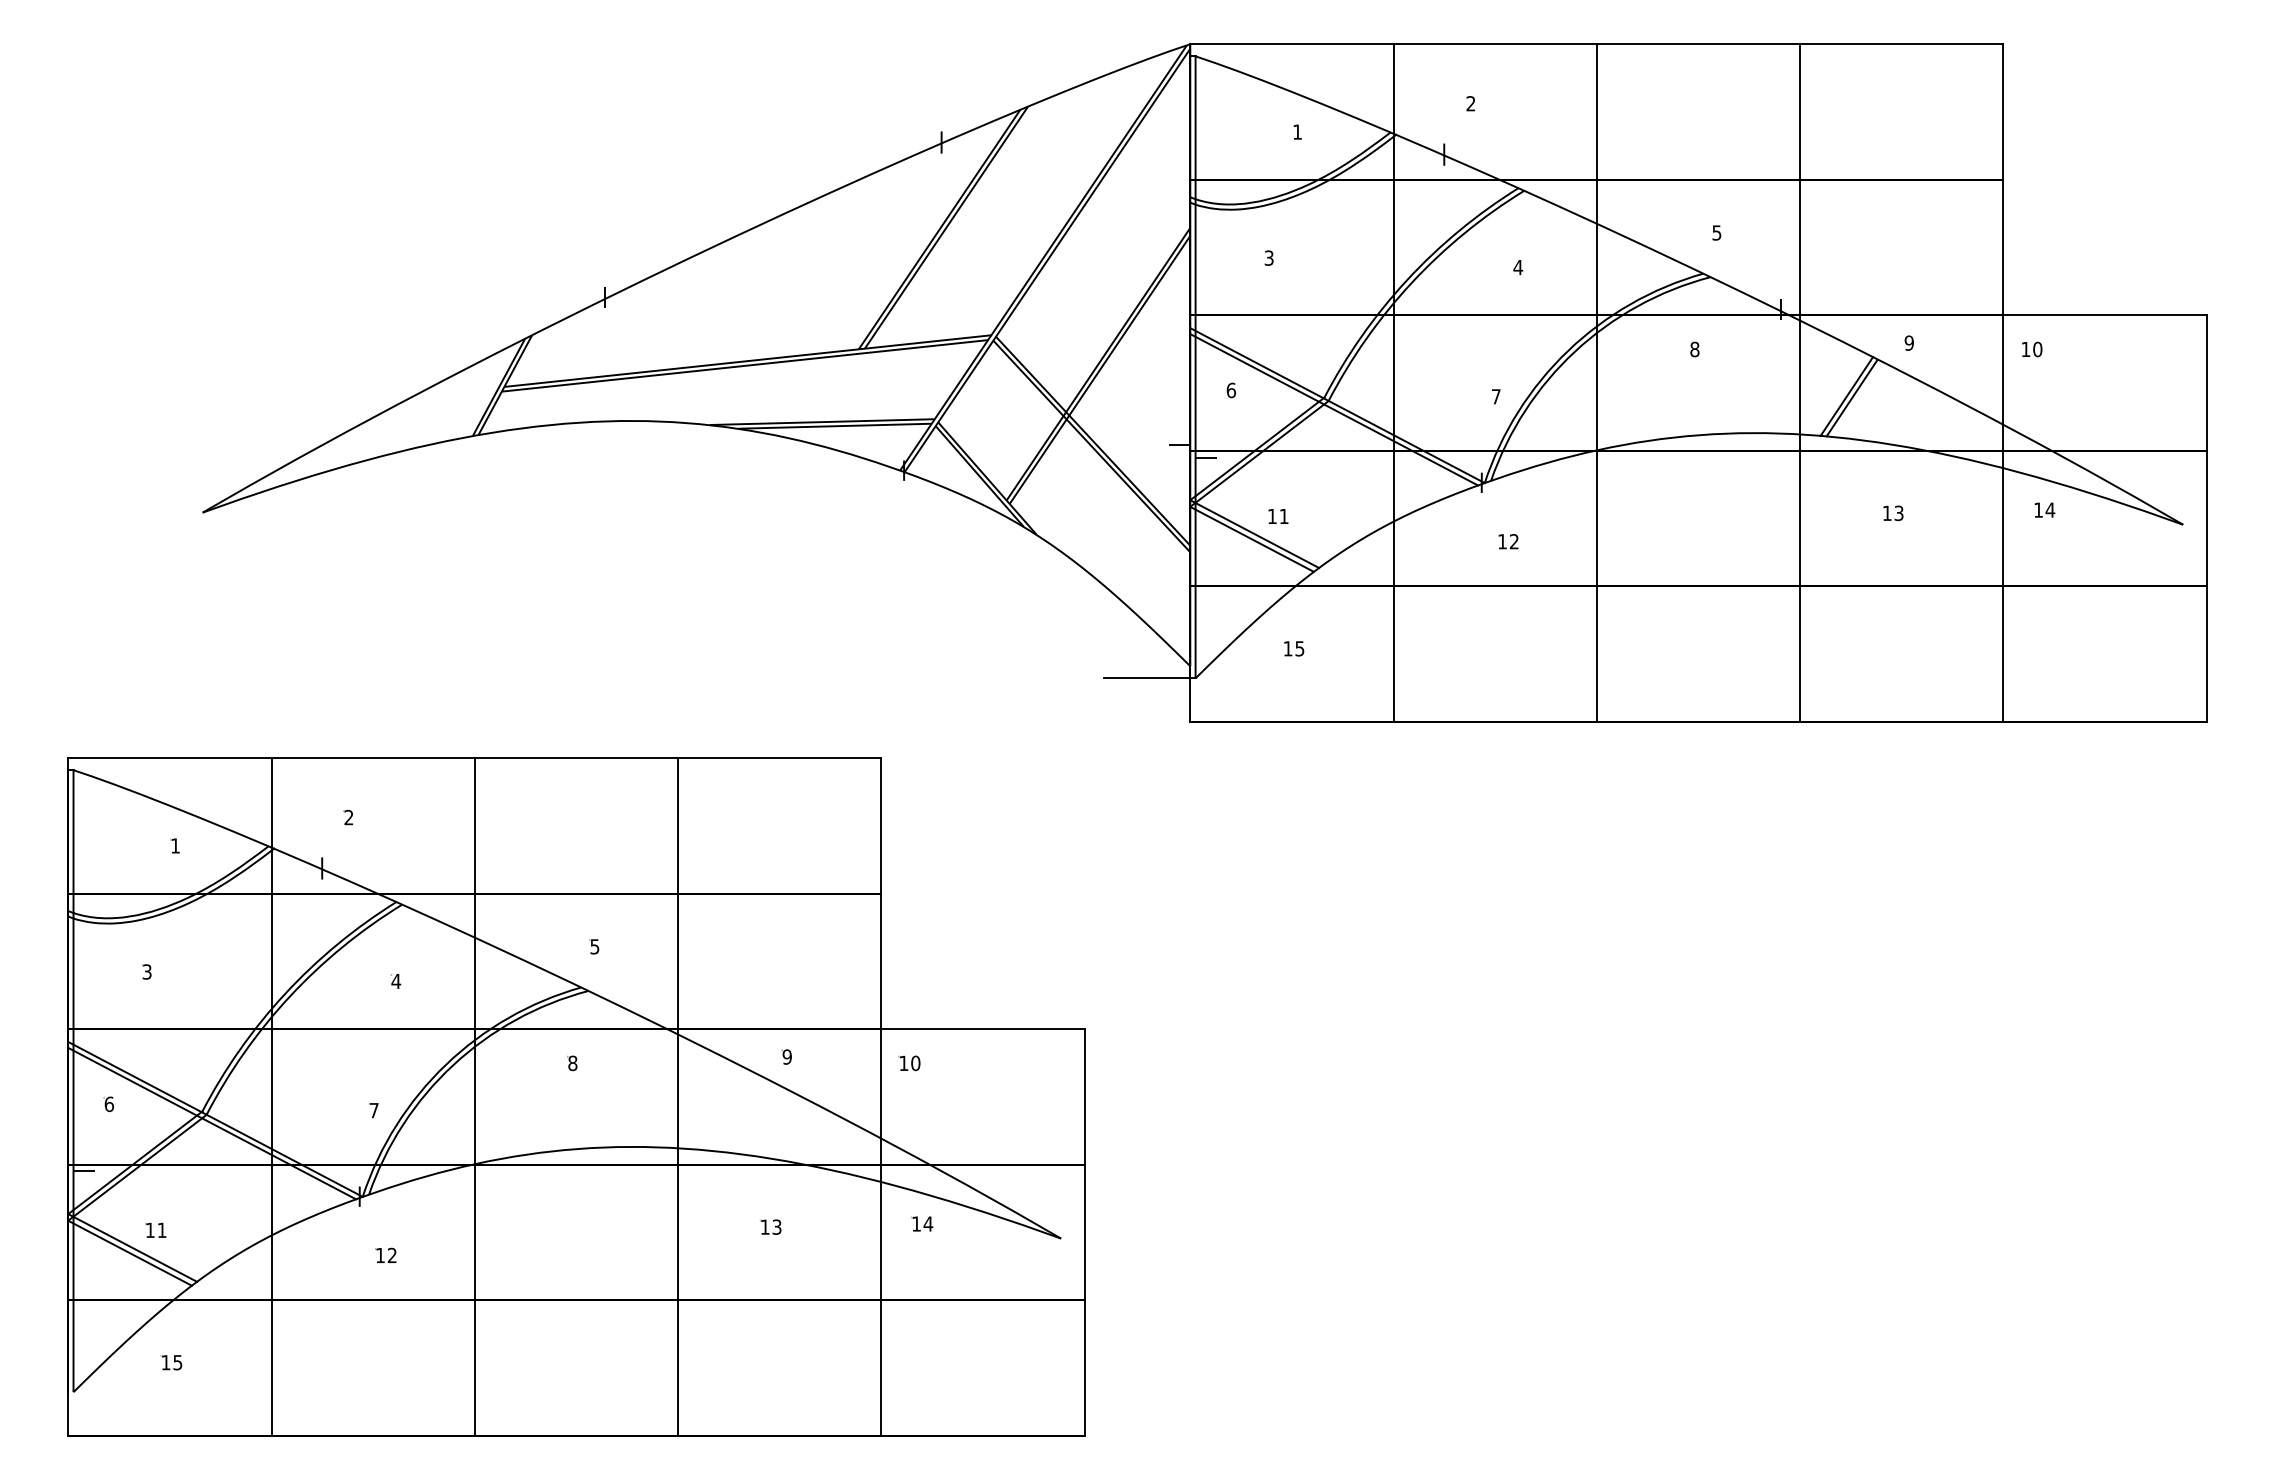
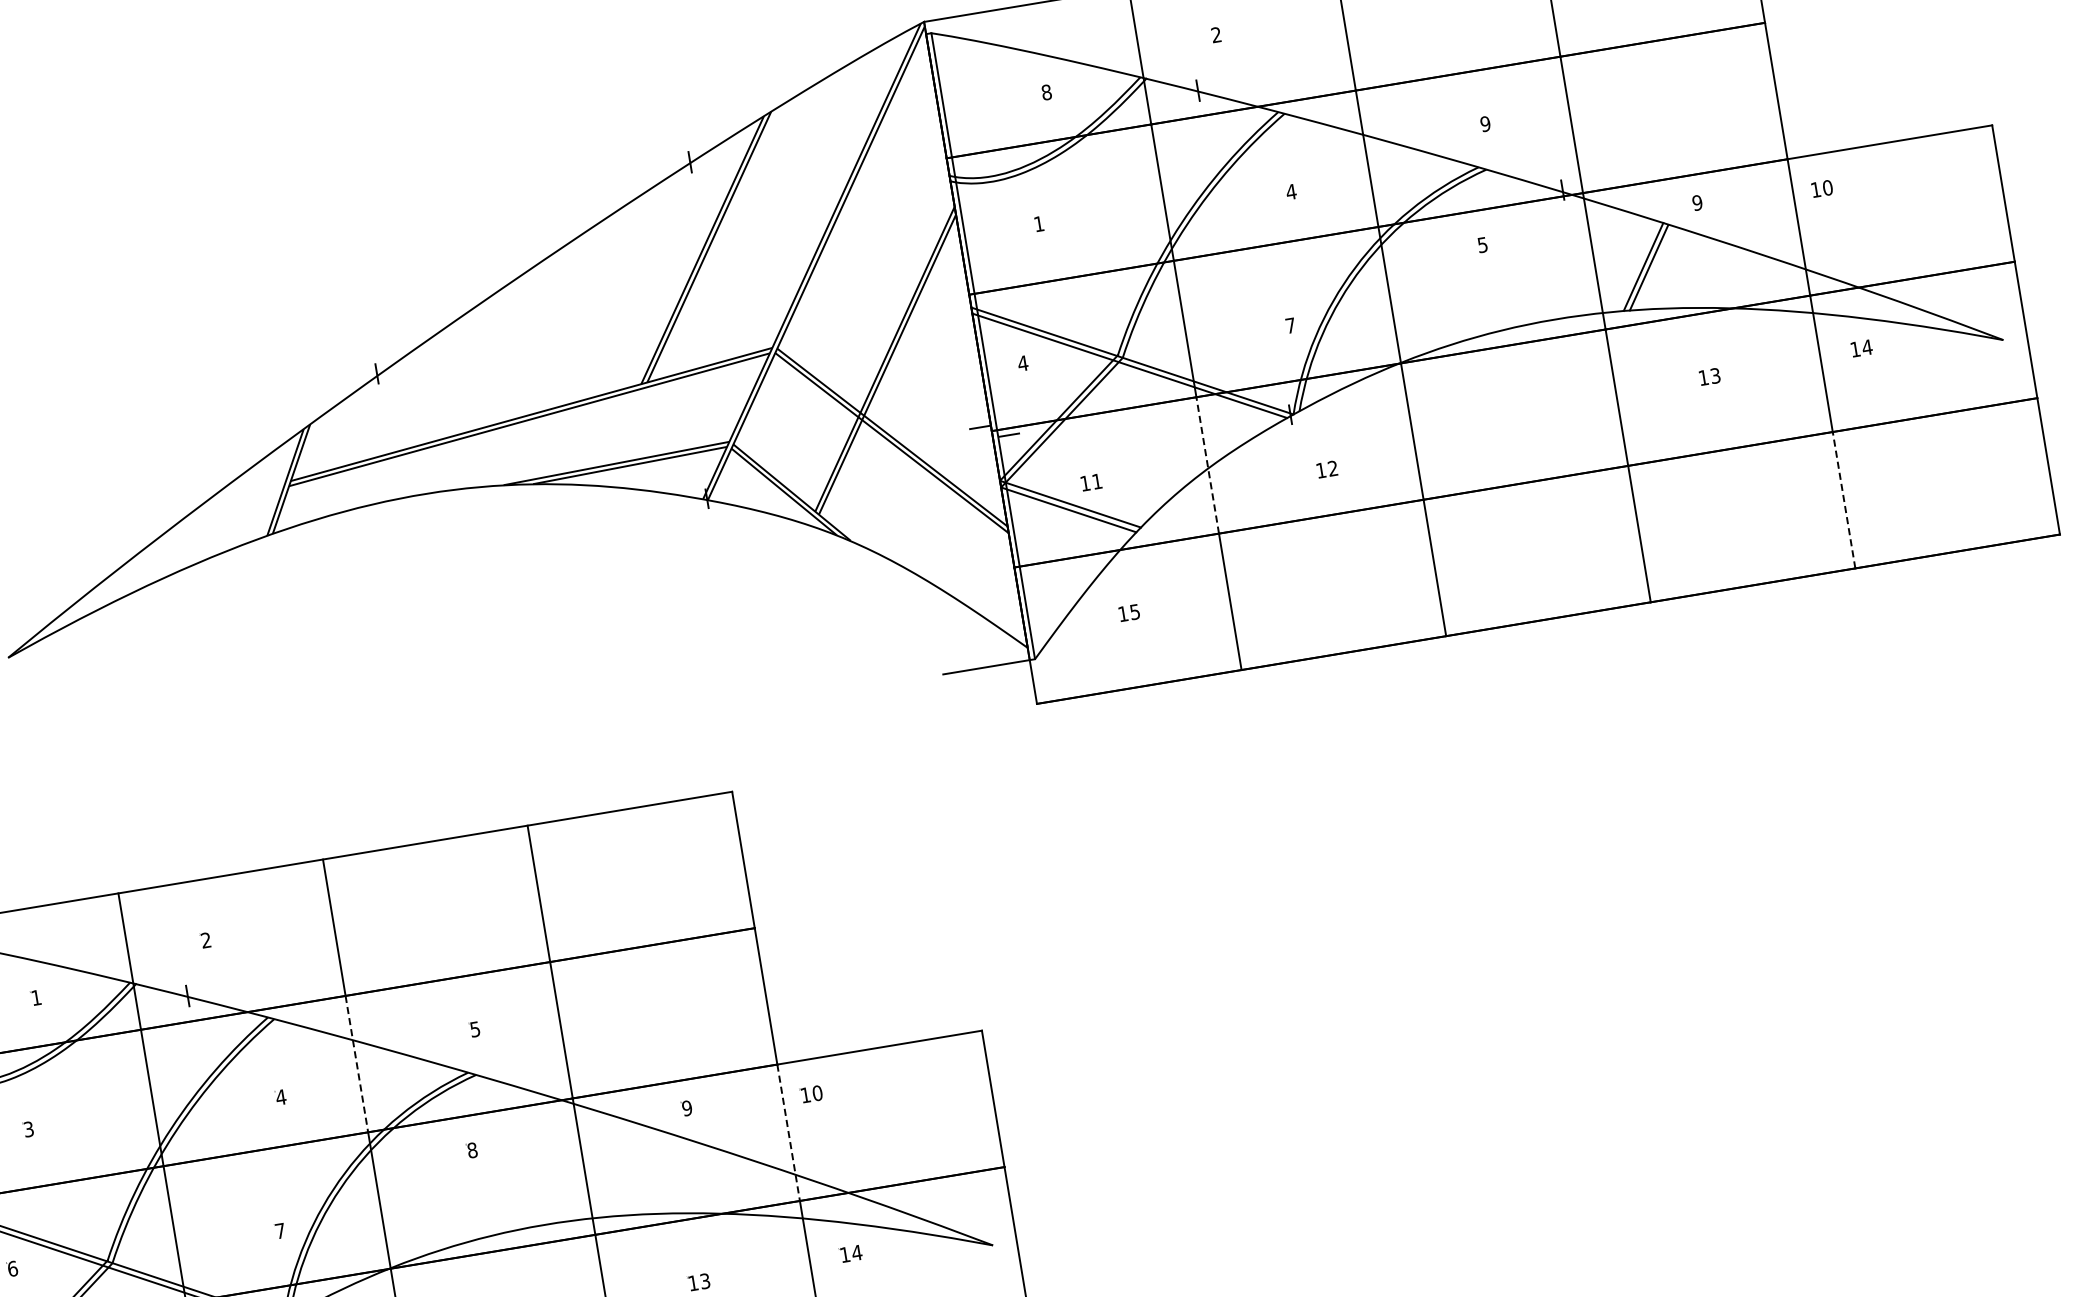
text: (1297, 131) -> (1046, 91), 1 -> 8
text: (1716, 232) -> (1485, 123), 5 -> 9
text: (1268, 257) -> (1038, 223), 3 -> 1
text: (1694, 349) -> (1482, 245), 8 -> 5
text: (1231, 390) -> (1023, 363), 6 -> 4
line: (1393, 518) -> (1207, 465), solid -> dashed
line: (2003, 654) -> (1844, 500), solid -> dashed
line: (474, 961) -> (356, 1064), solid -> dashed
line: (881, 1096) -> (788, 1132), solid -> dashed

